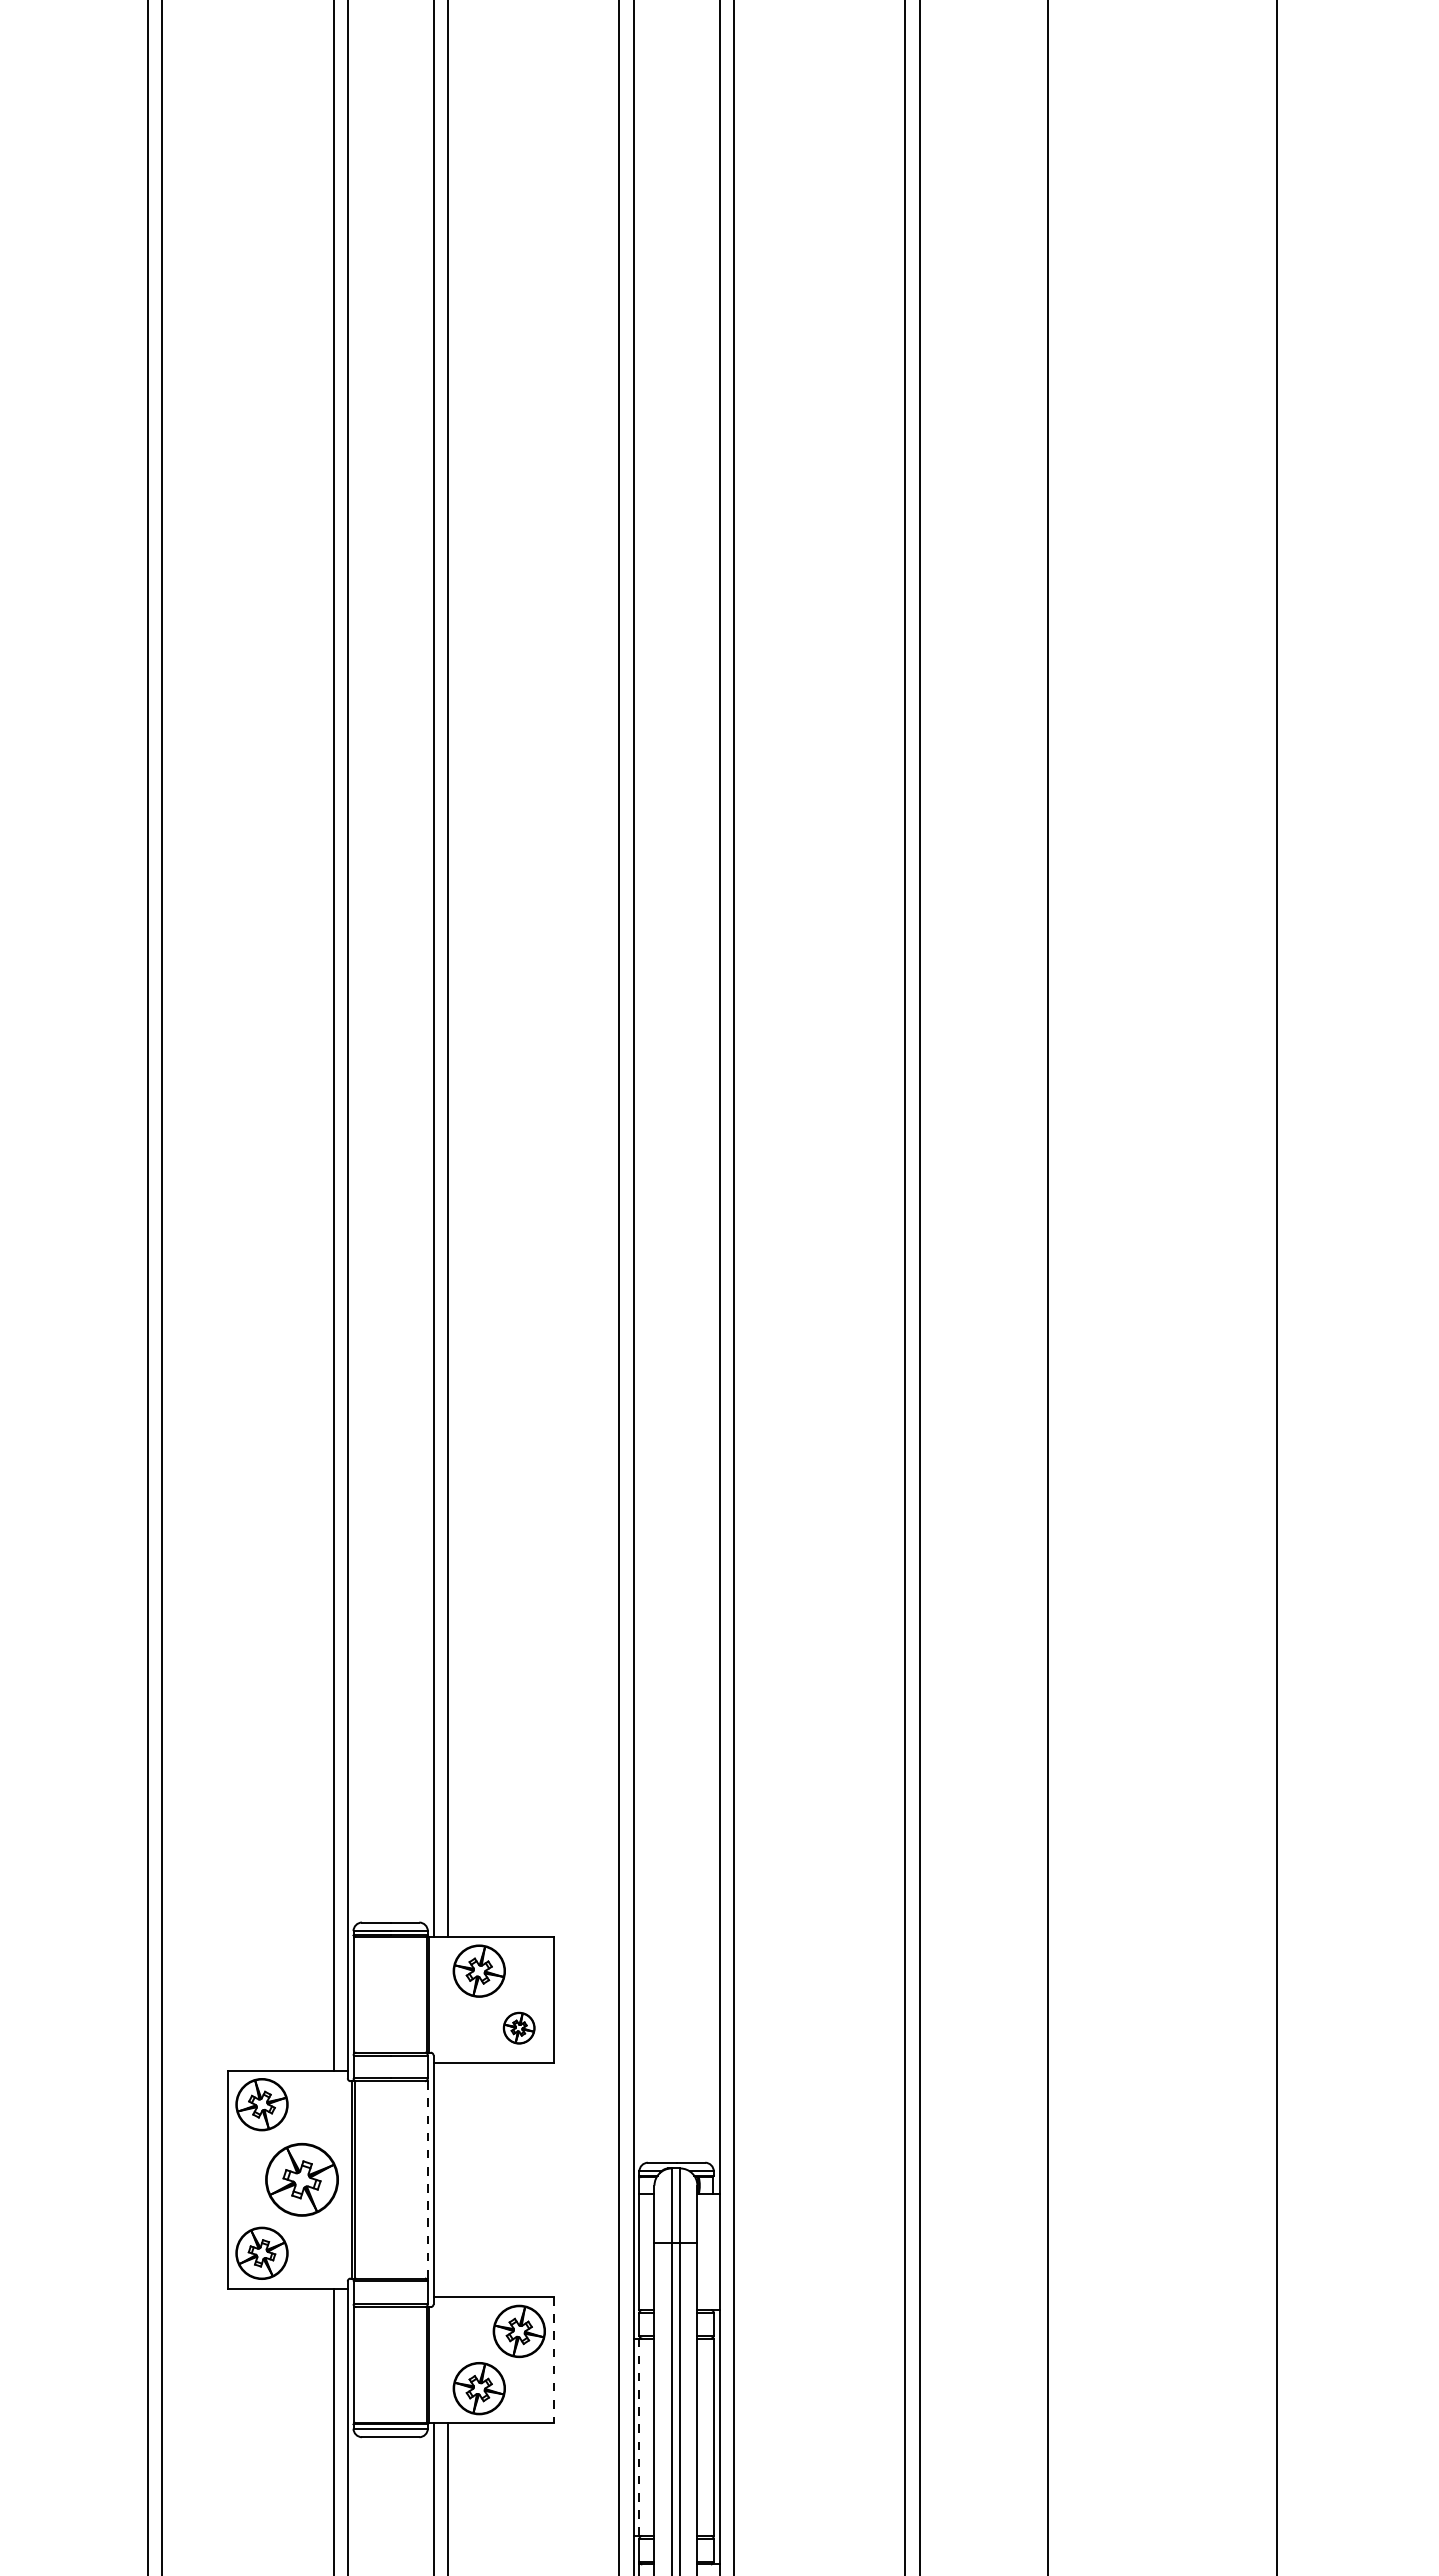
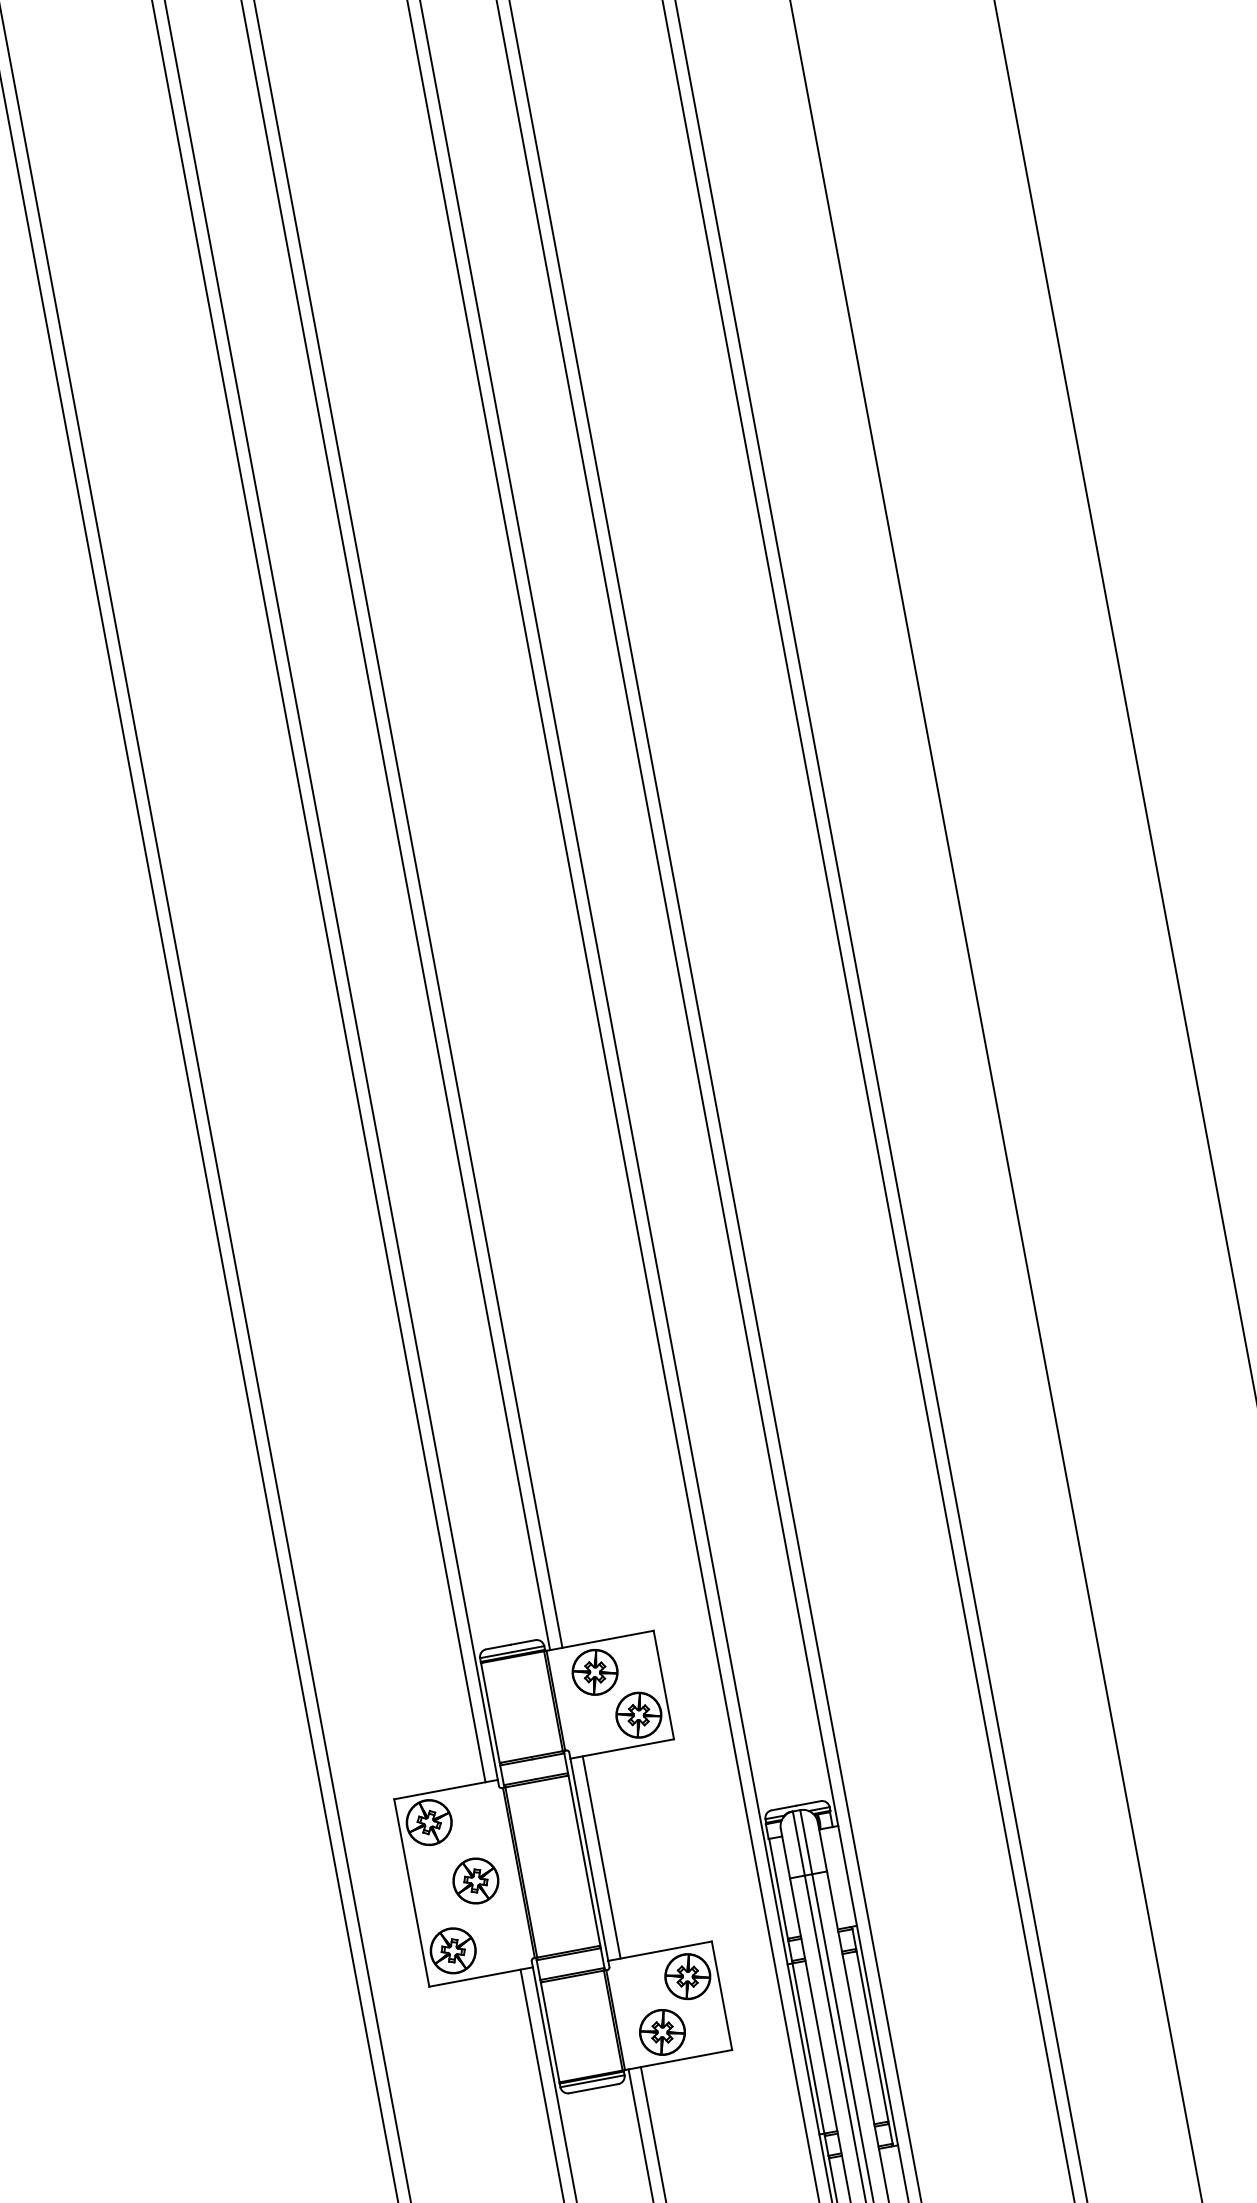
part: (518, 2027) -> (638, 1714), size x1.67
part: (301, 2179) -> (475, 1880), size x0.71
line: (427, 2179) -> (584, 1860), dashed -> solid
line: (447, 2179) -> (601, 1857), added
line: (553, 2360) -> (721, 1996), dashed -> solid
line: (639, 2437) -> (808, 2048), dashed -> solid

